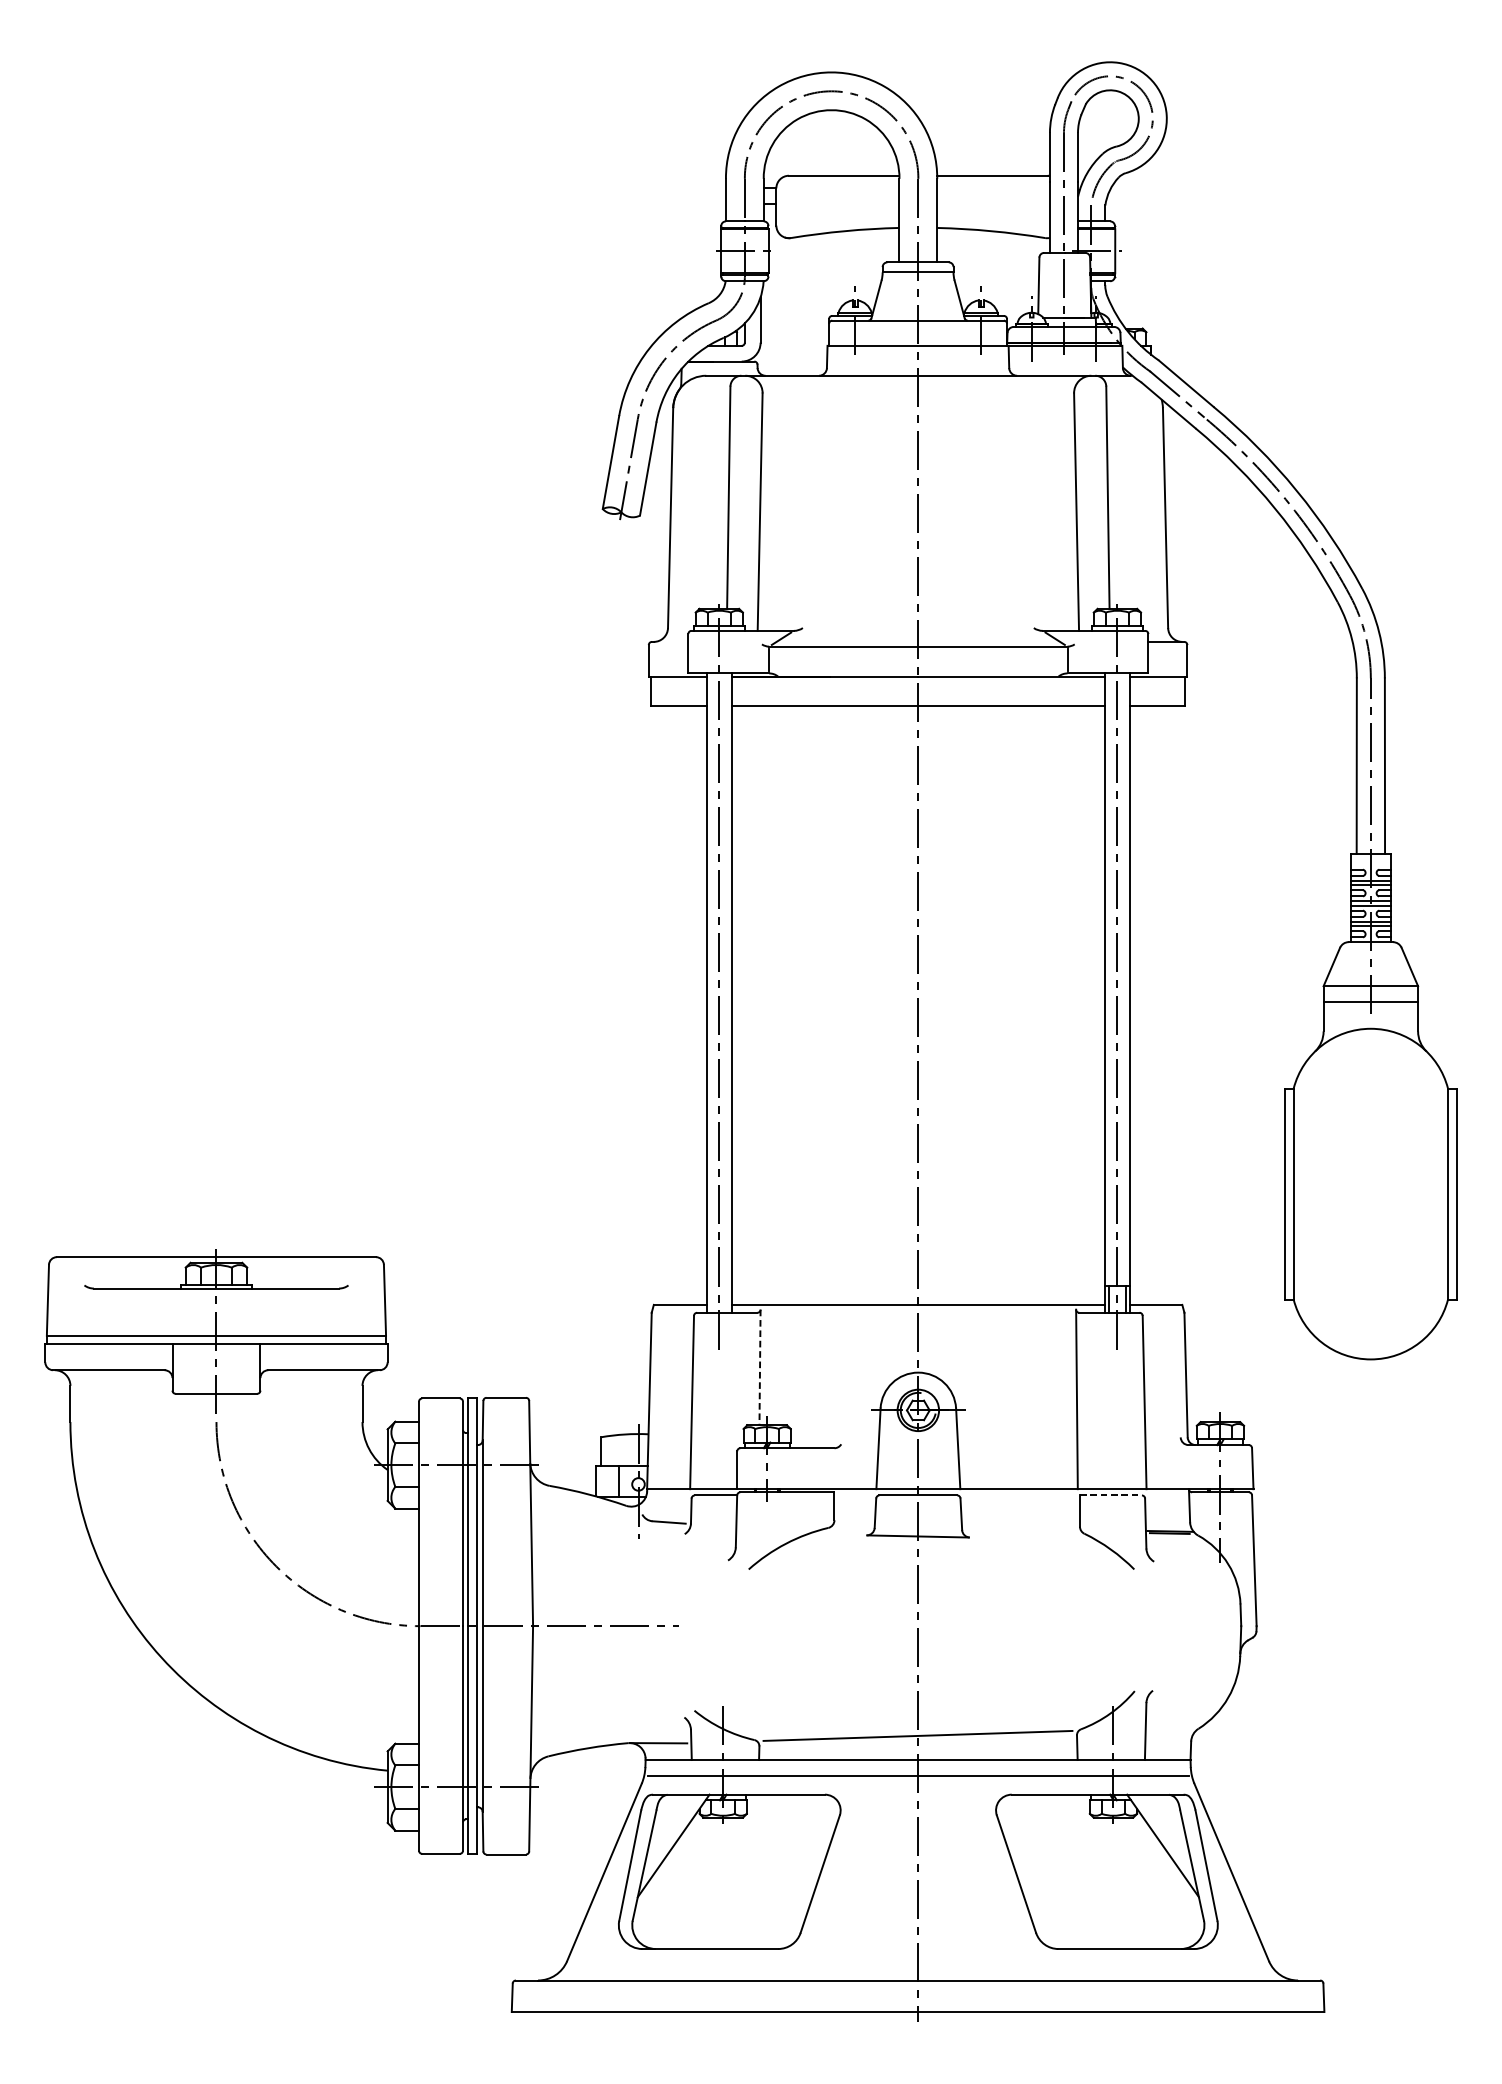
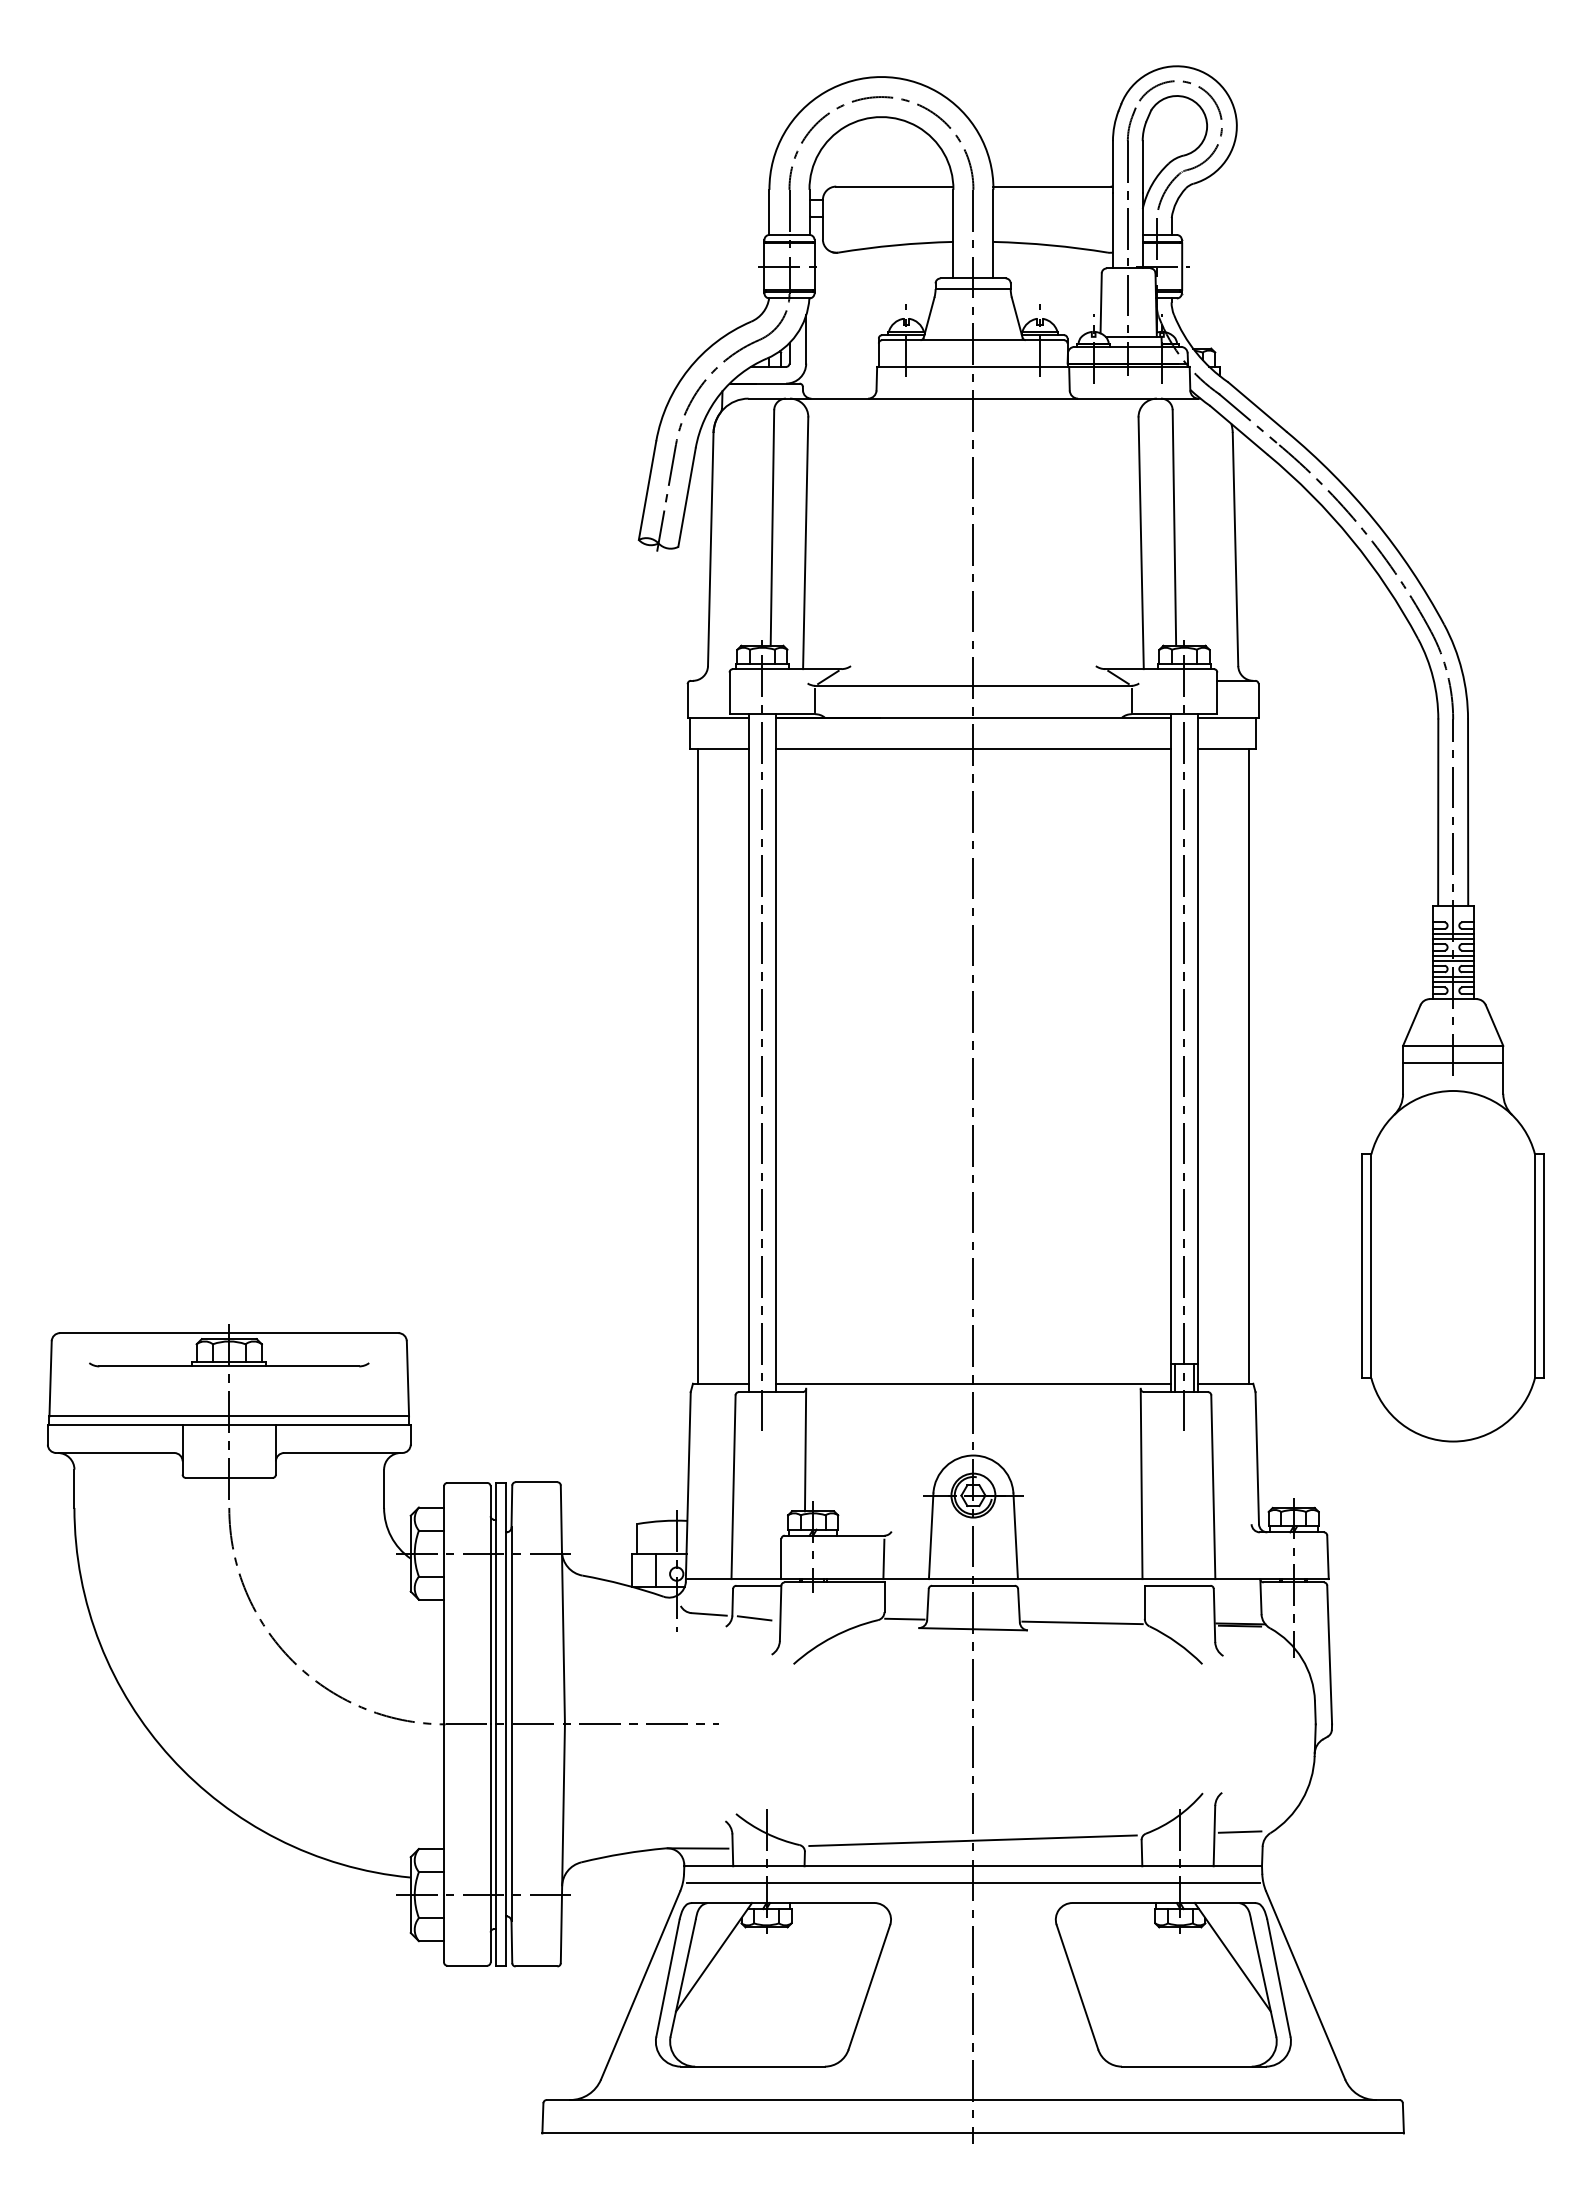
line: (658, 1005) -> (697, 1066), added
line: (1177, 1005) -> (1248, 1066), added
line: (759, 1367) -> (805, 1450), dashed -> solid
line: (833, 1470) -> (883, 1559), added
line: (1110, 1495) -> (1177, 1585), dashed -> solid
line: (711, 1526) -> (754, 1618), added
line: (853, 1526) -> (904, 1618), added
line: (1021, 1530) -> (1082, 1622), added
line: (1169, 1727) -> (1239, 1831), added

